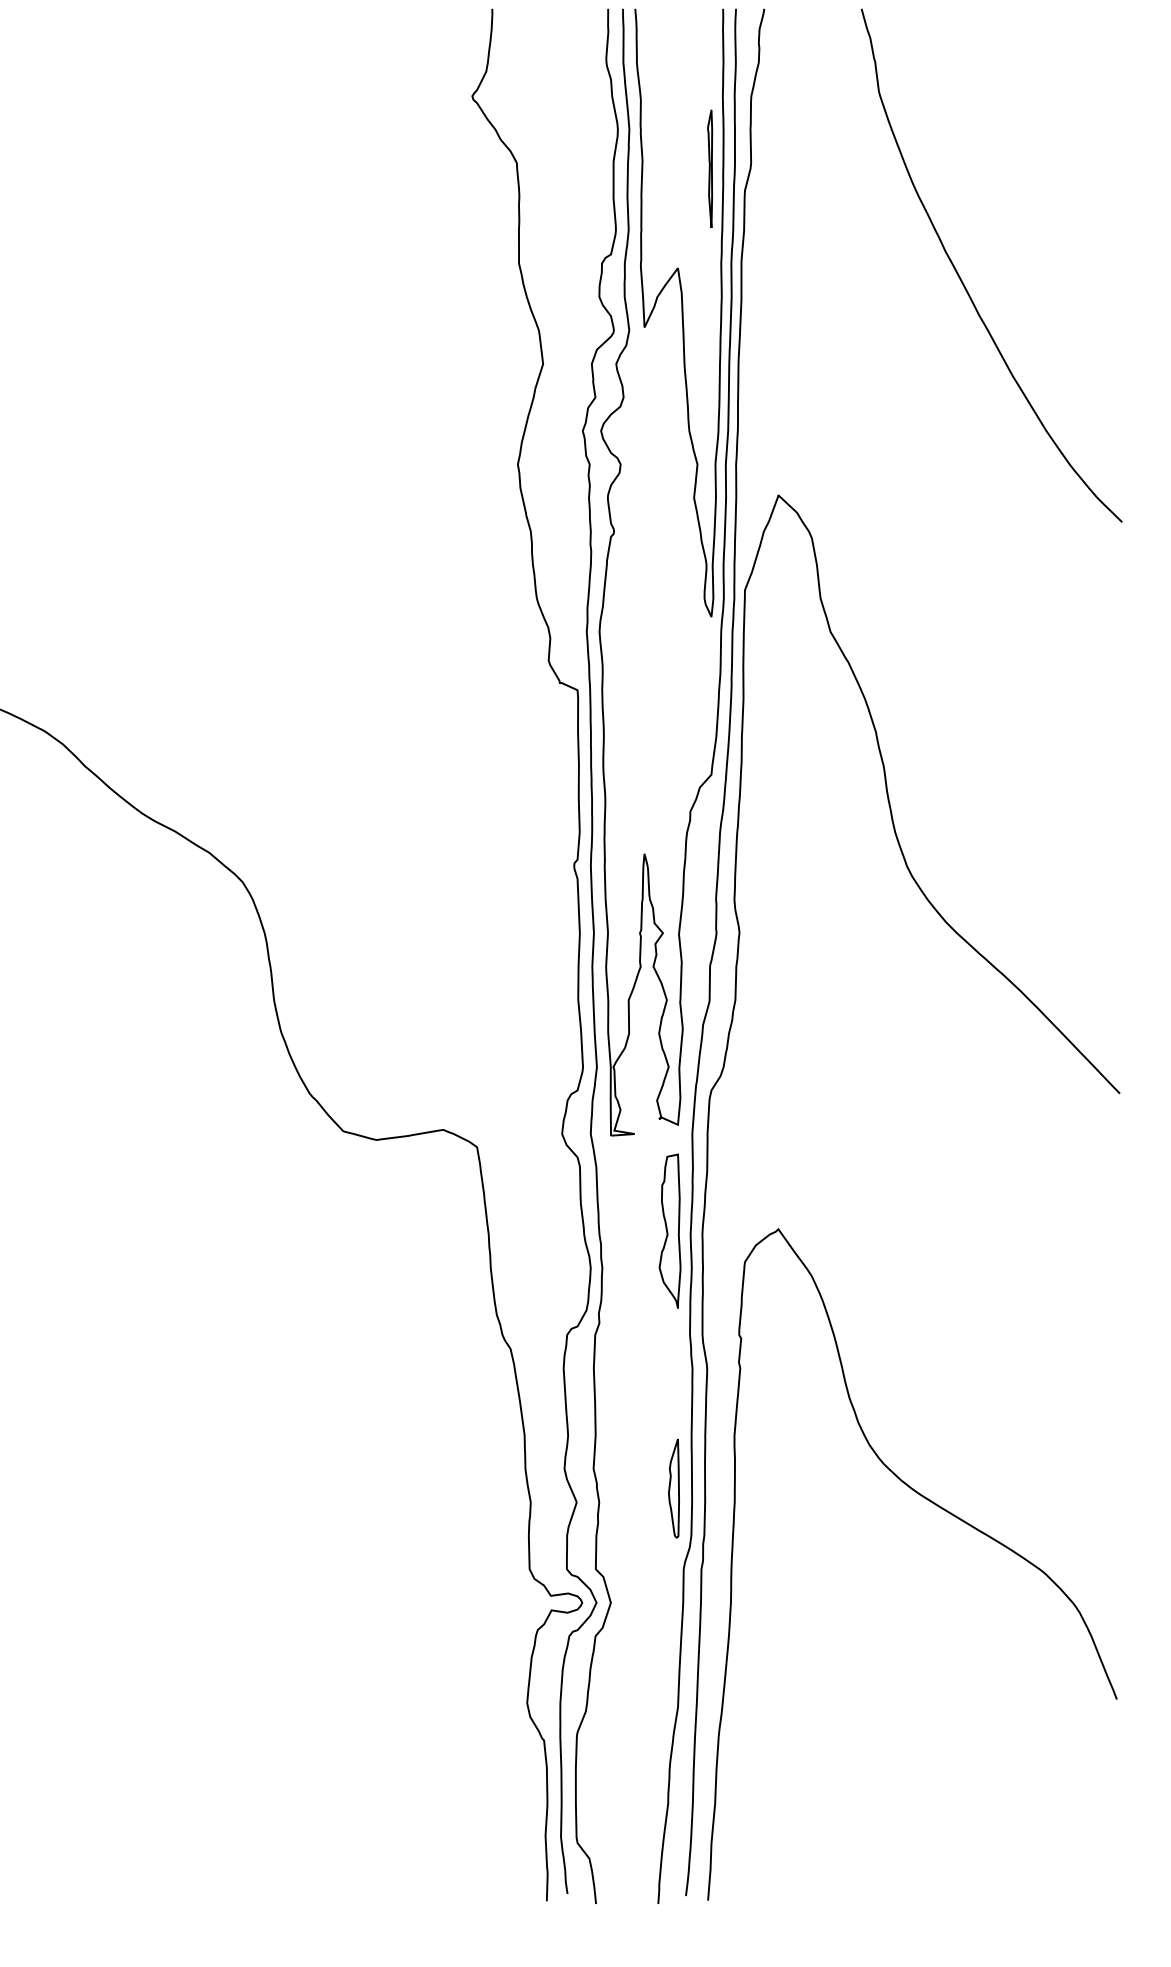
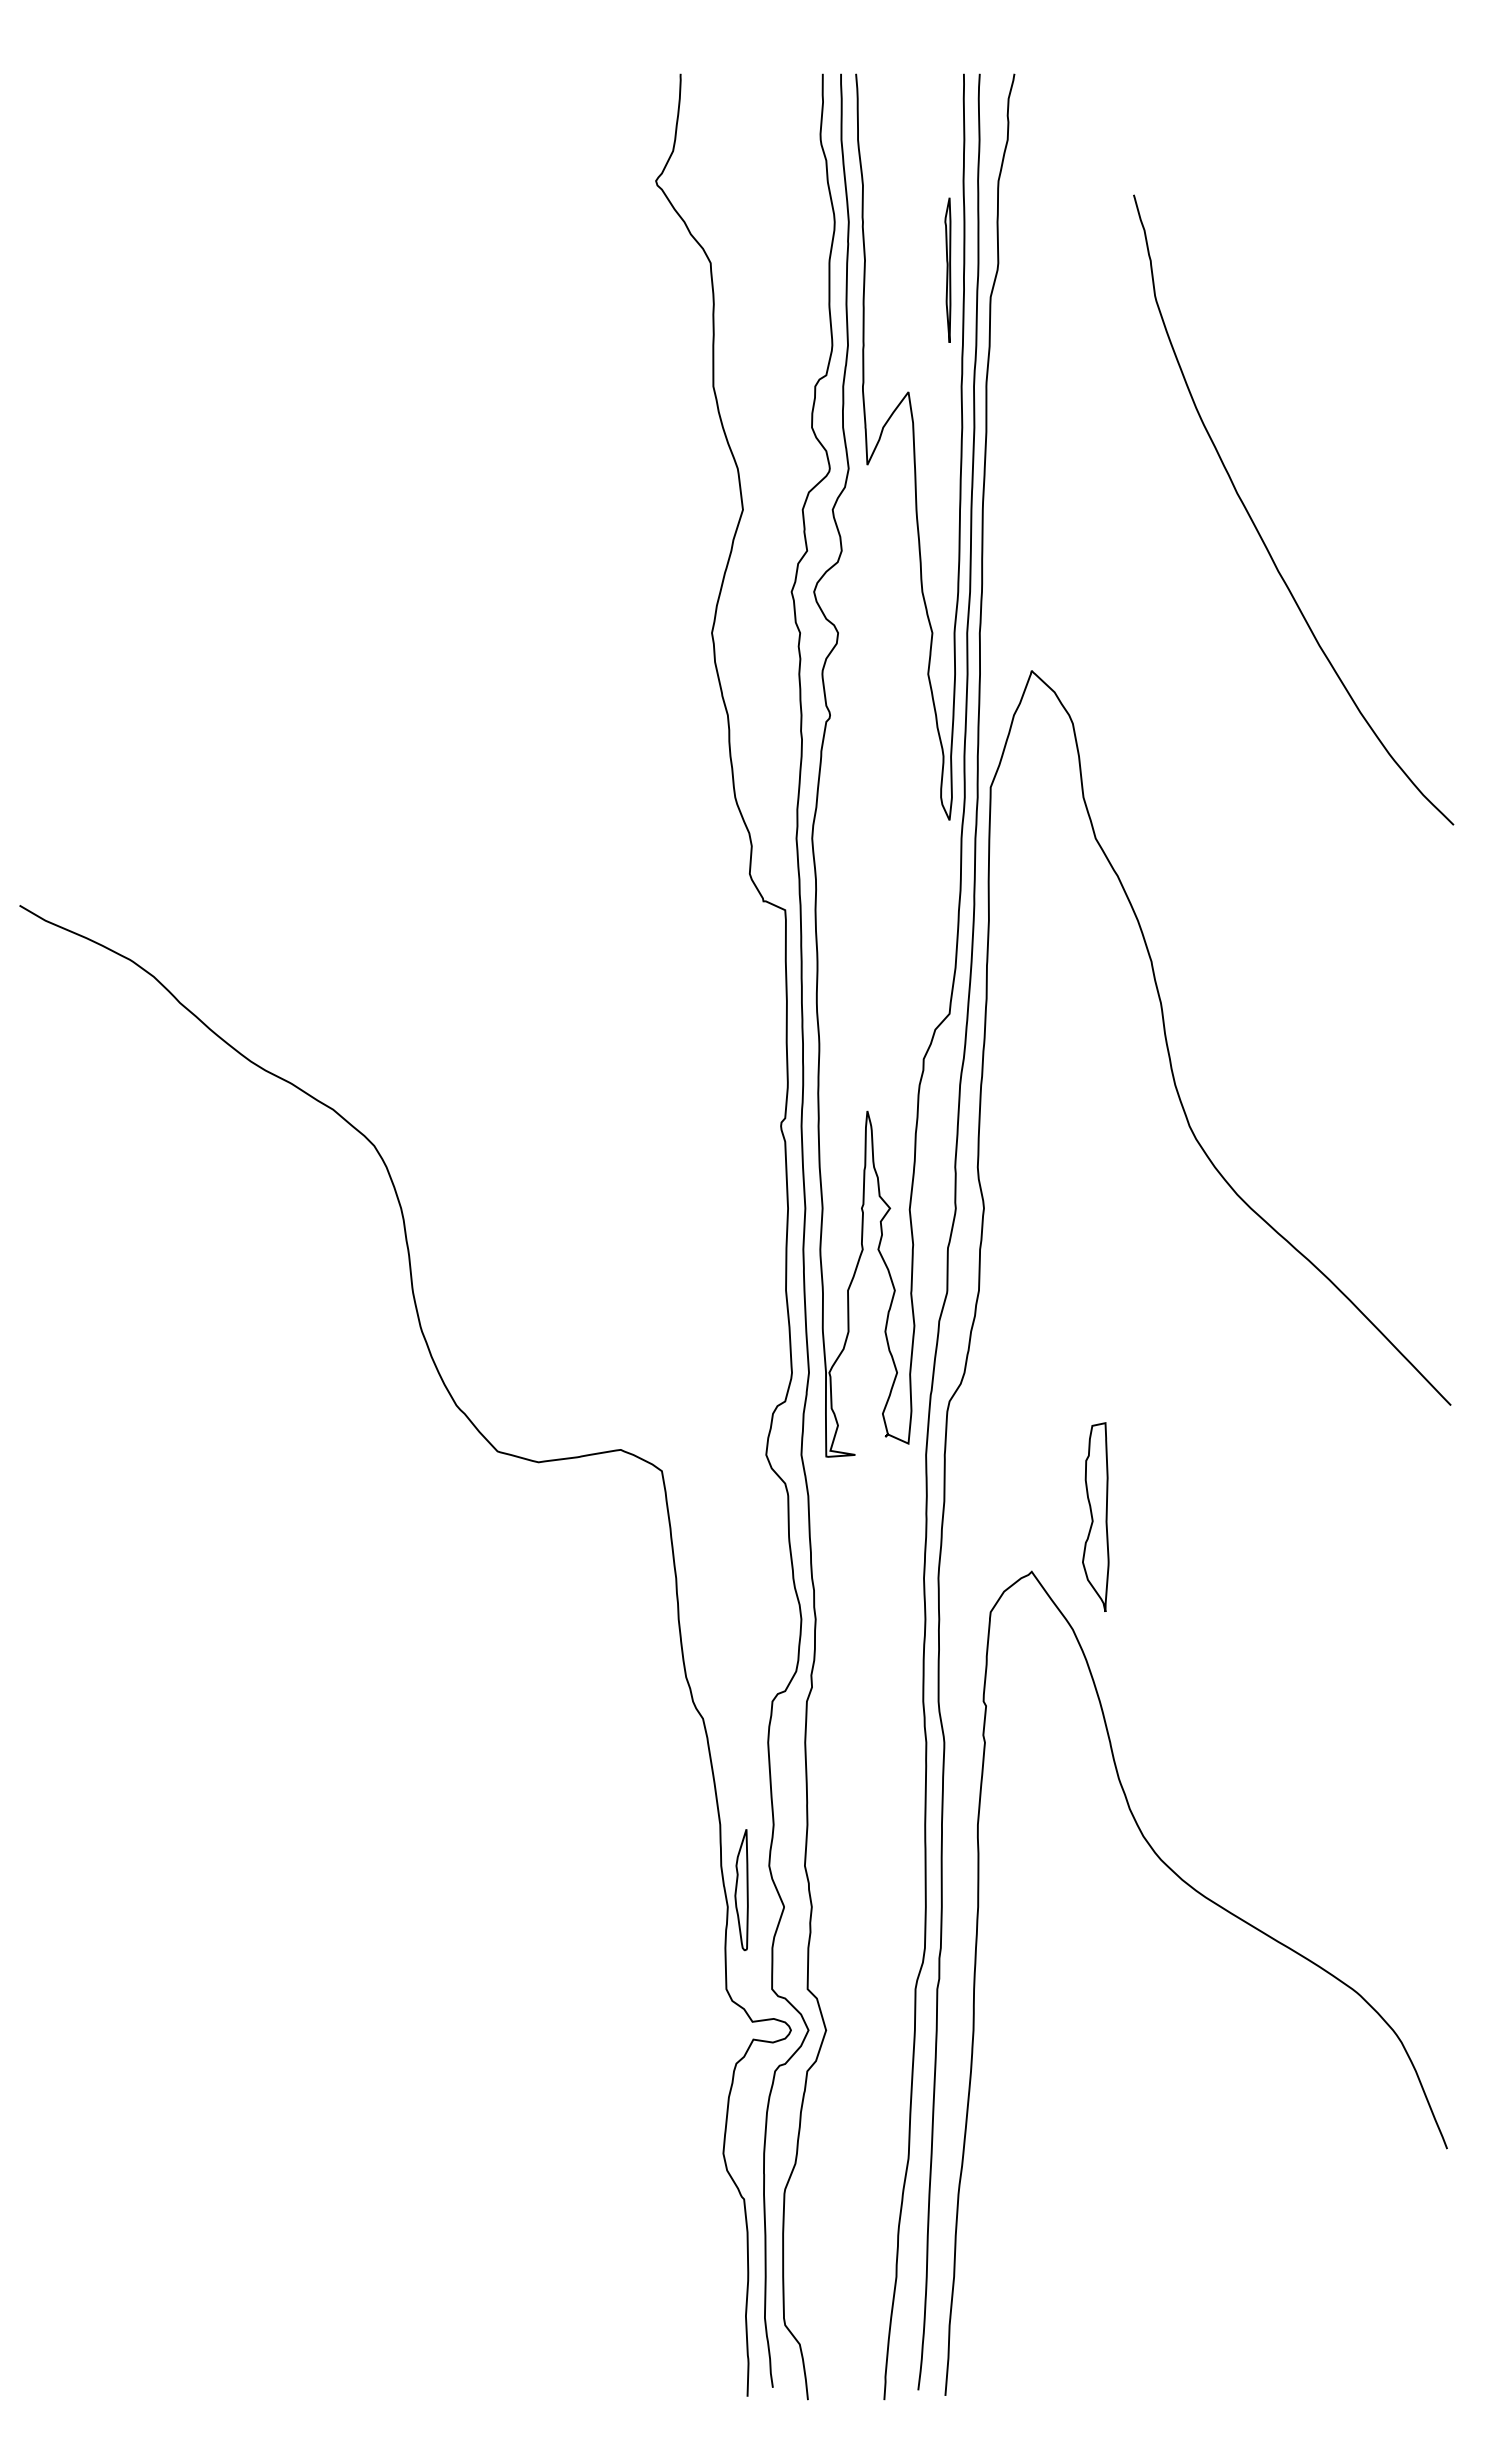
curve: (962, 280) -> (1257, 528), moved
part: (669, 1230) -> (1095, 1516), moved
part: (673, 1488) -> (741, 1890), moved

